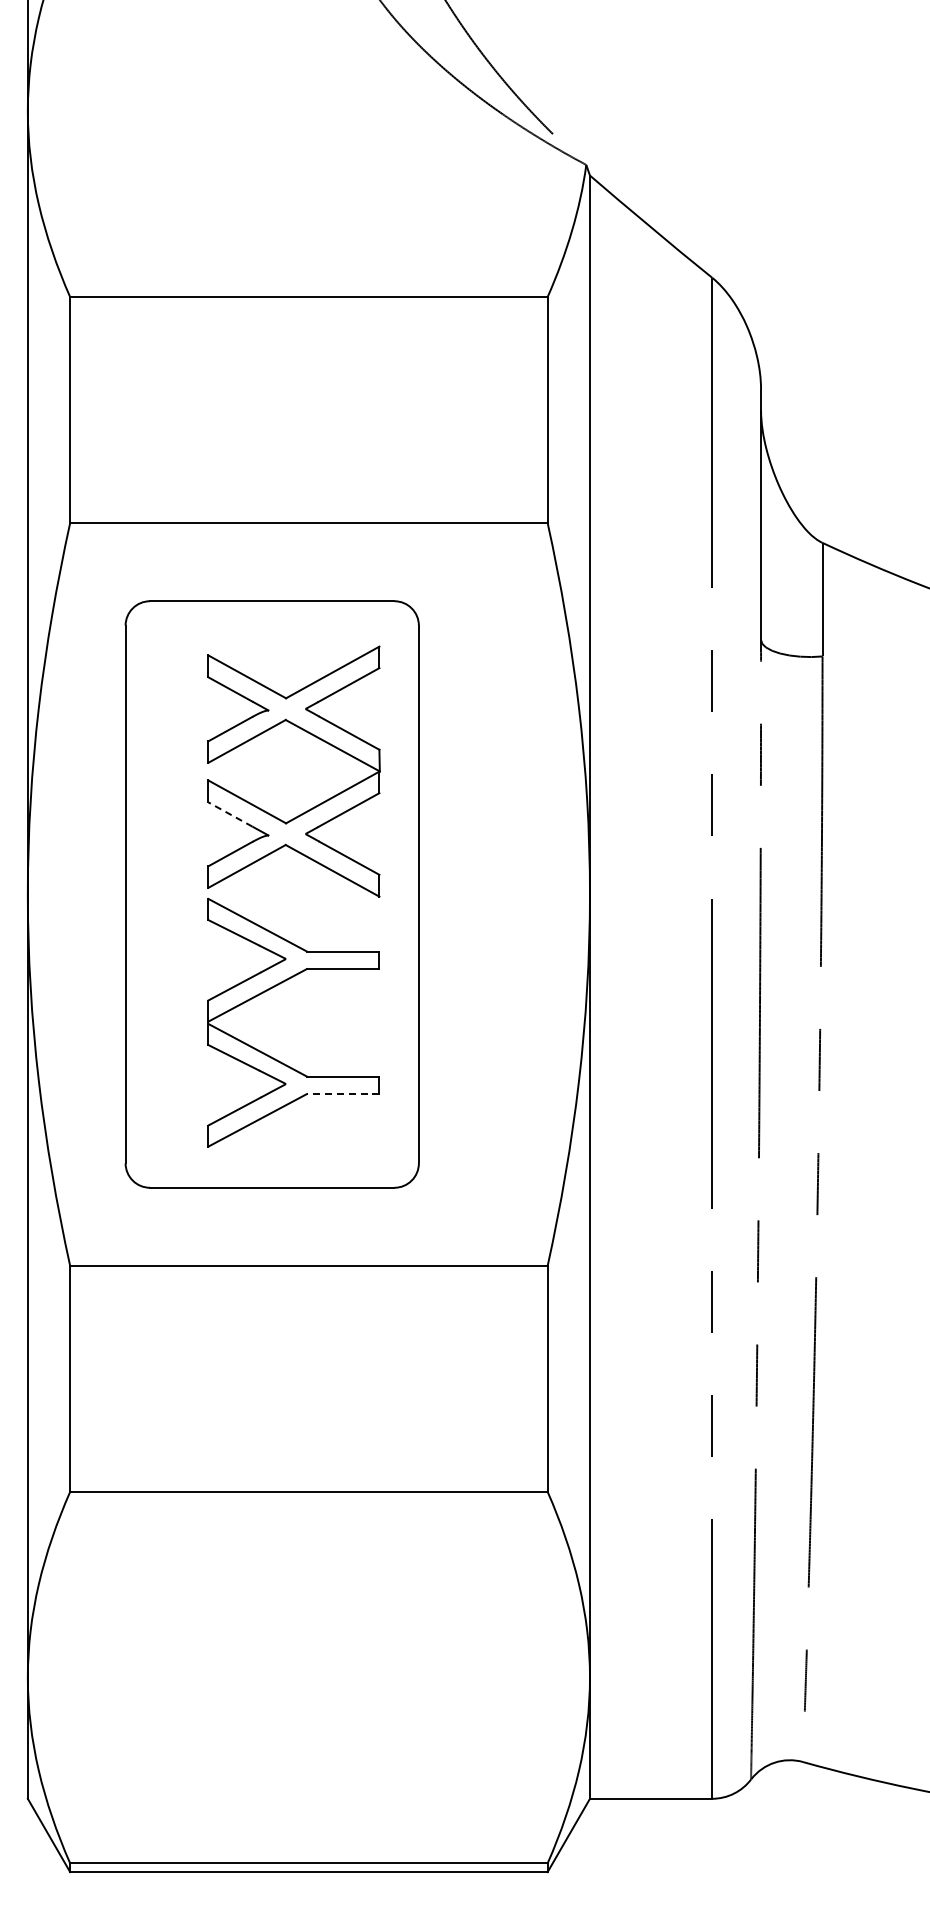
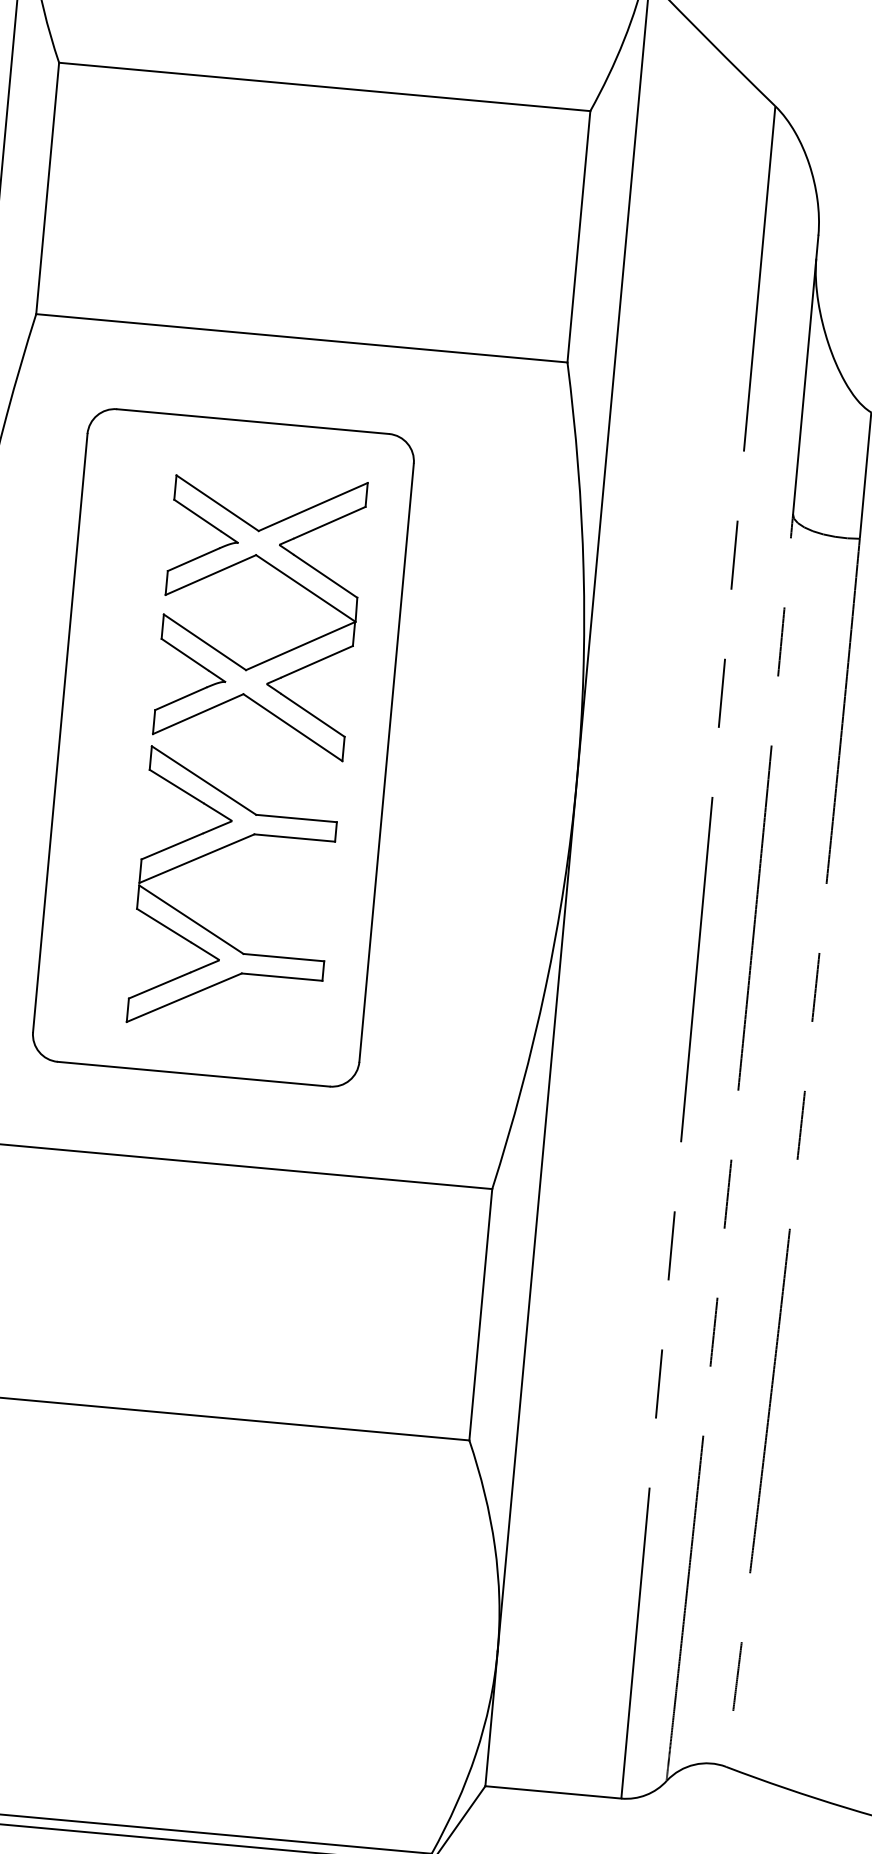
line: (229, 814) -> (183, 654), dashed -> solid
line: (342, 1094) -> (281, 977), dashed -> solid

